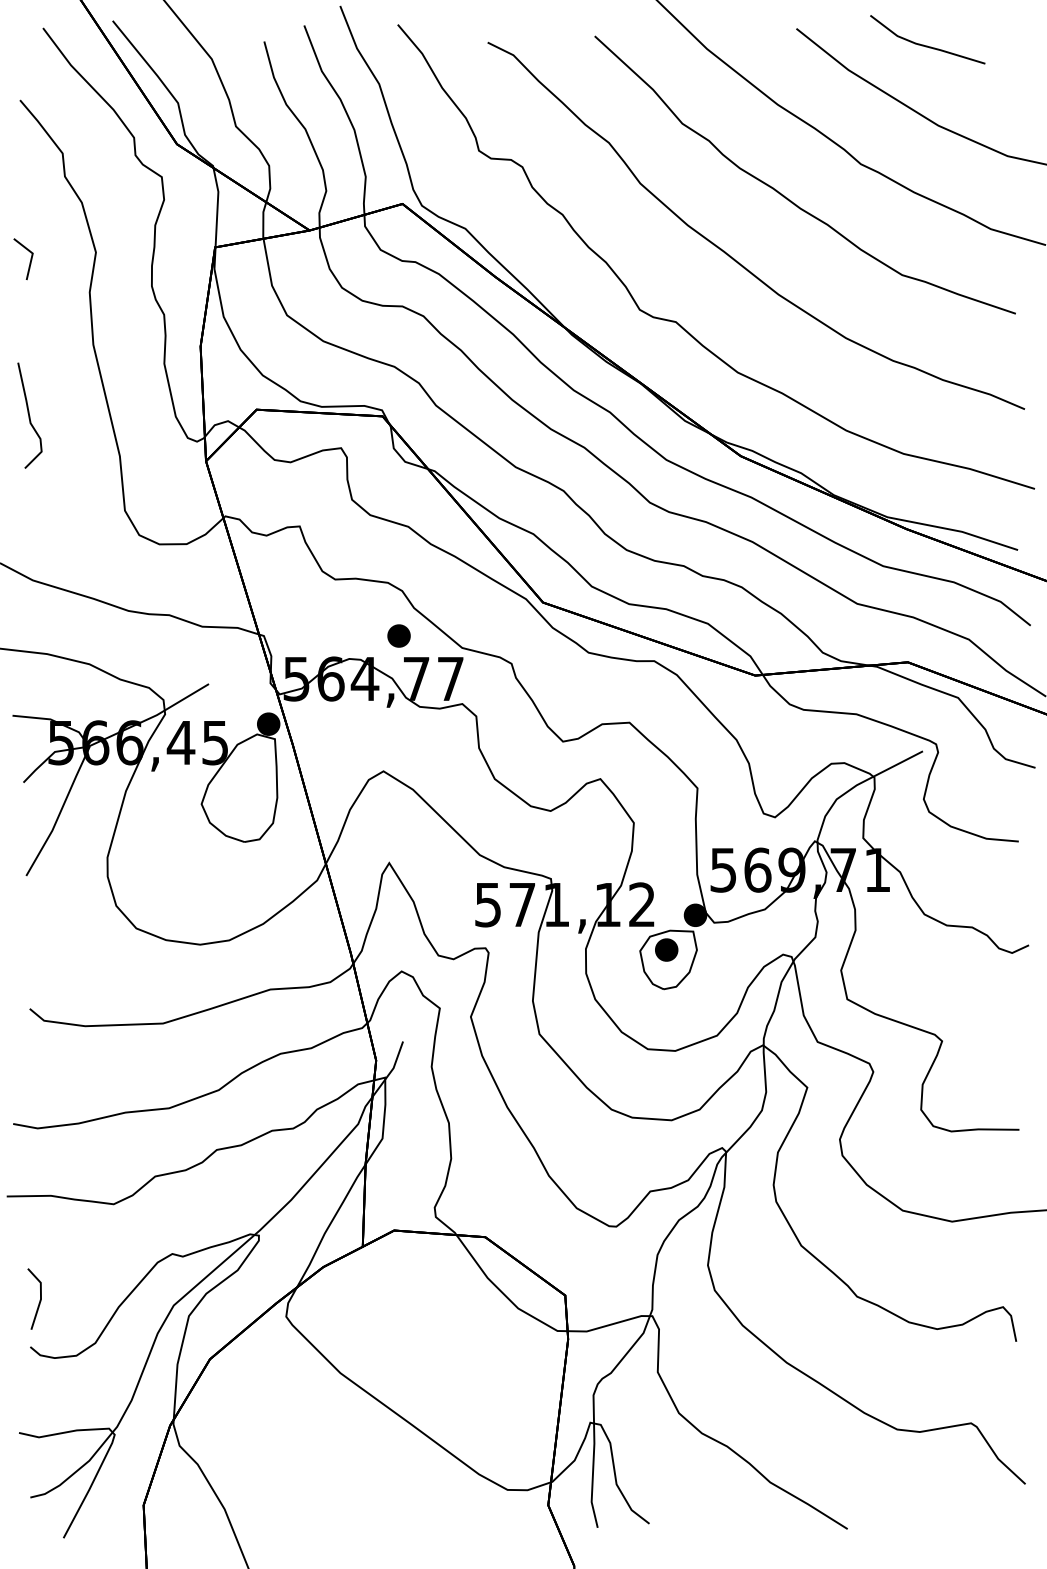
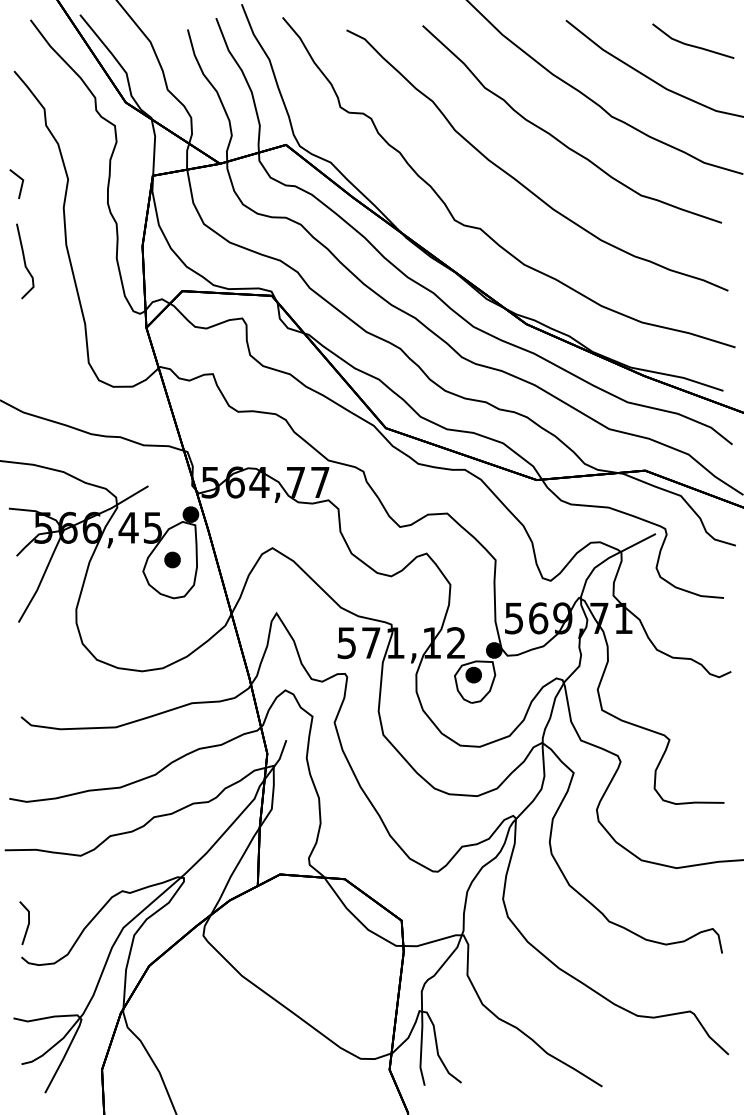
part: (928, 38) -> (693, 40), moved
curve: (30, 415) -> (25, 261), moved
part: (398, 635) -> (172, 559), moved

